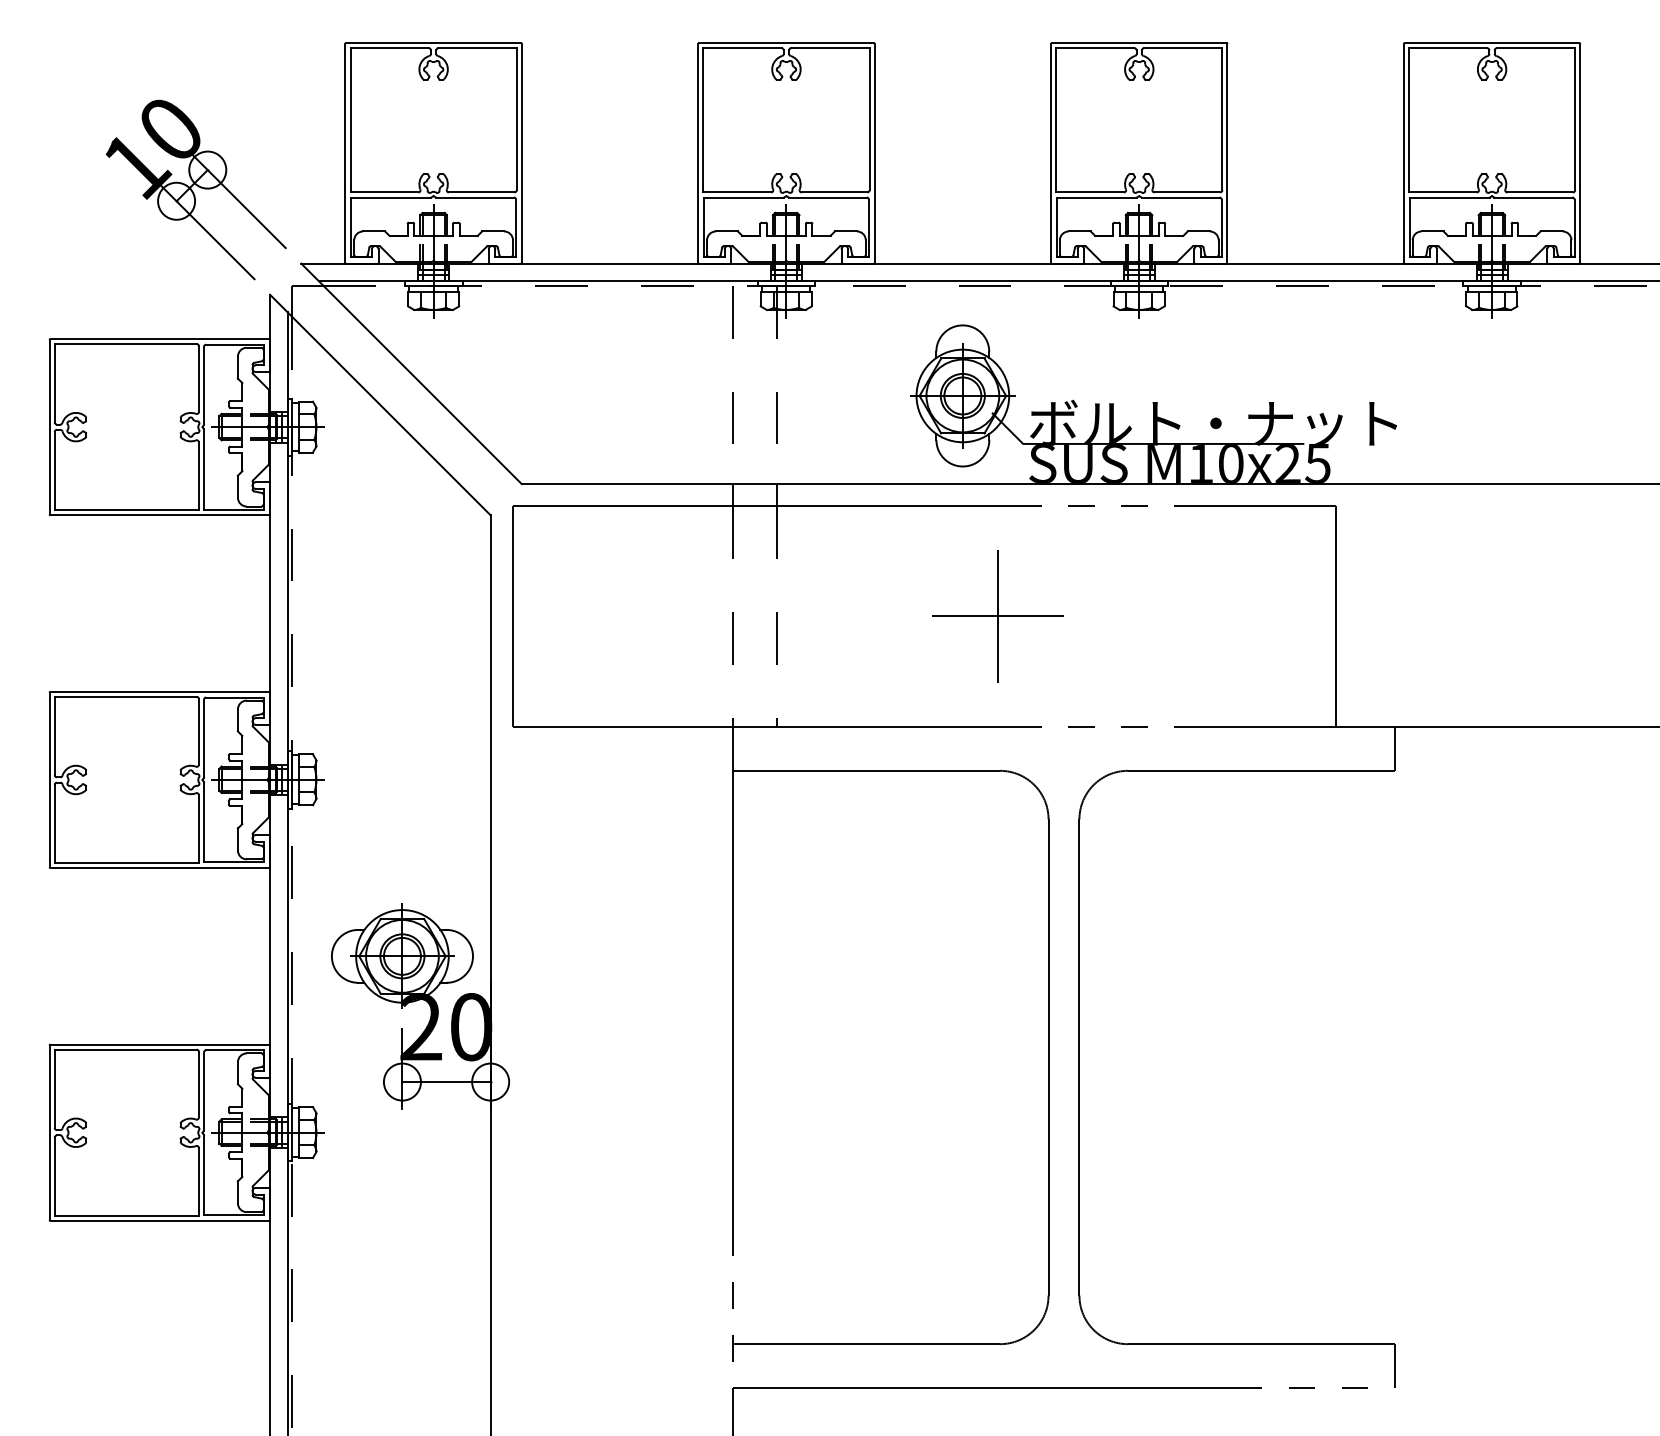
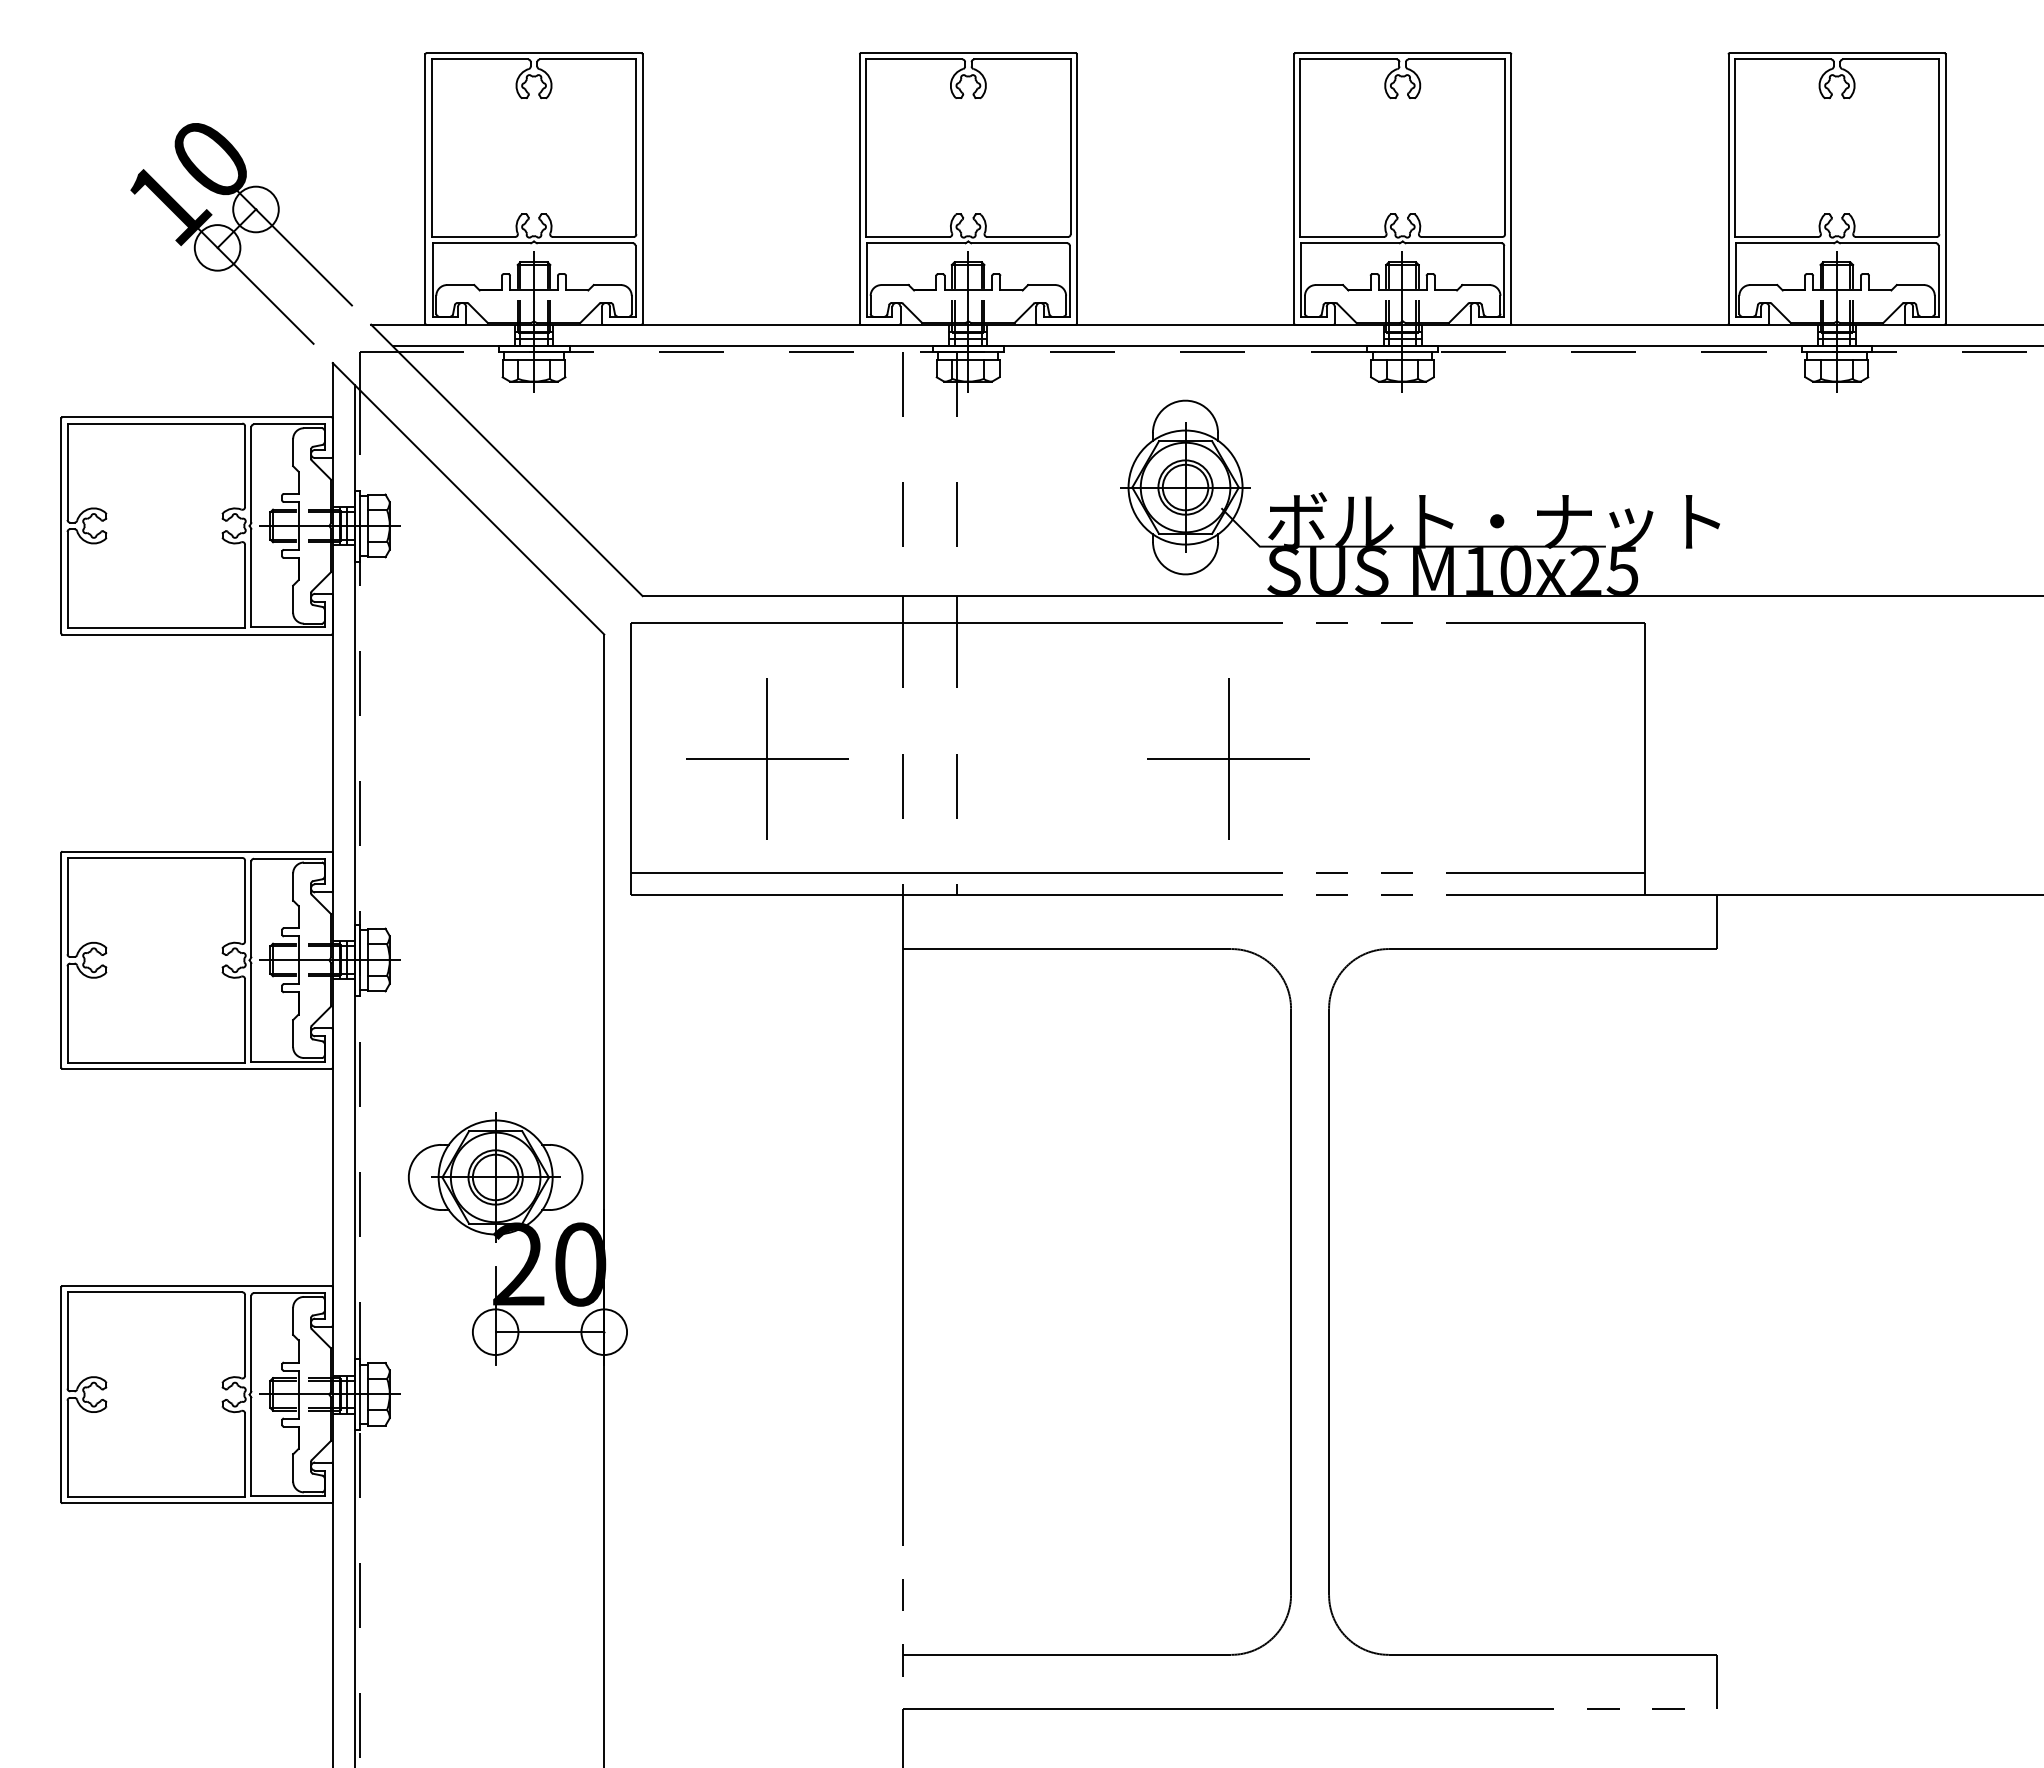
part: (623, 616) -> (767, 758), added
line: (923, 709) -> (1137, 873), added

